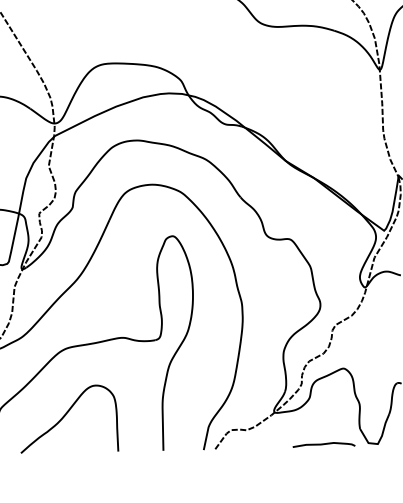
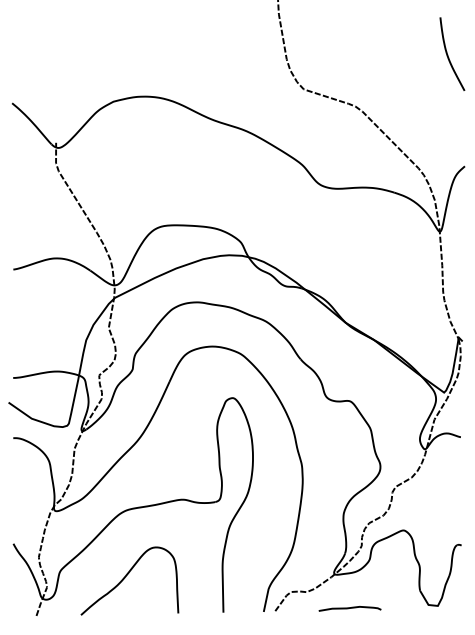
curve: (323, 444) -> (349, 608), moved

